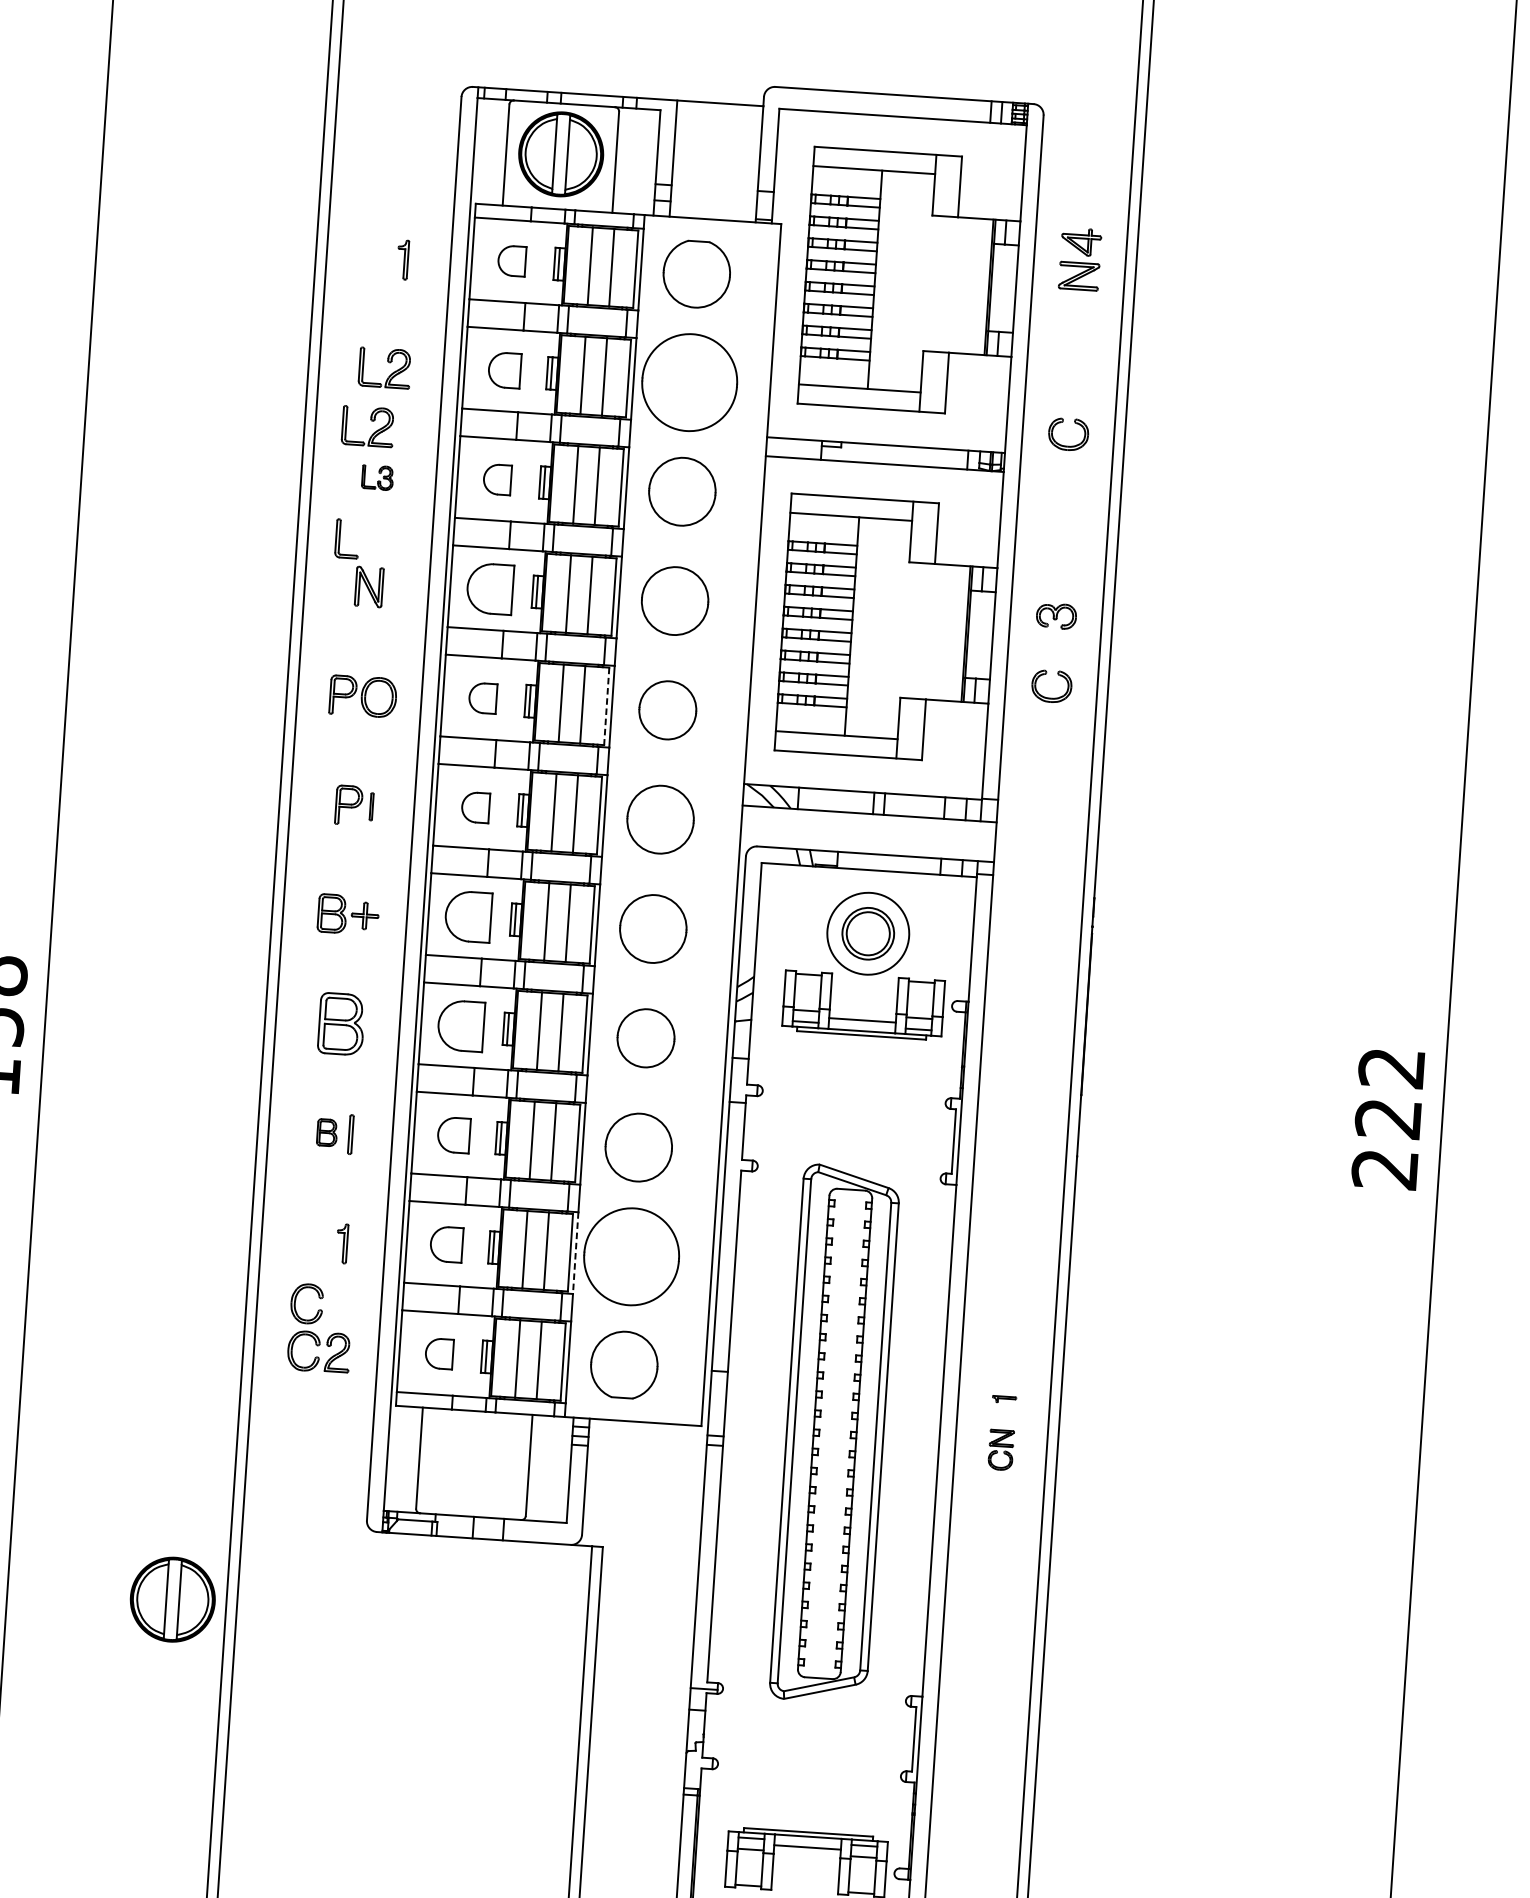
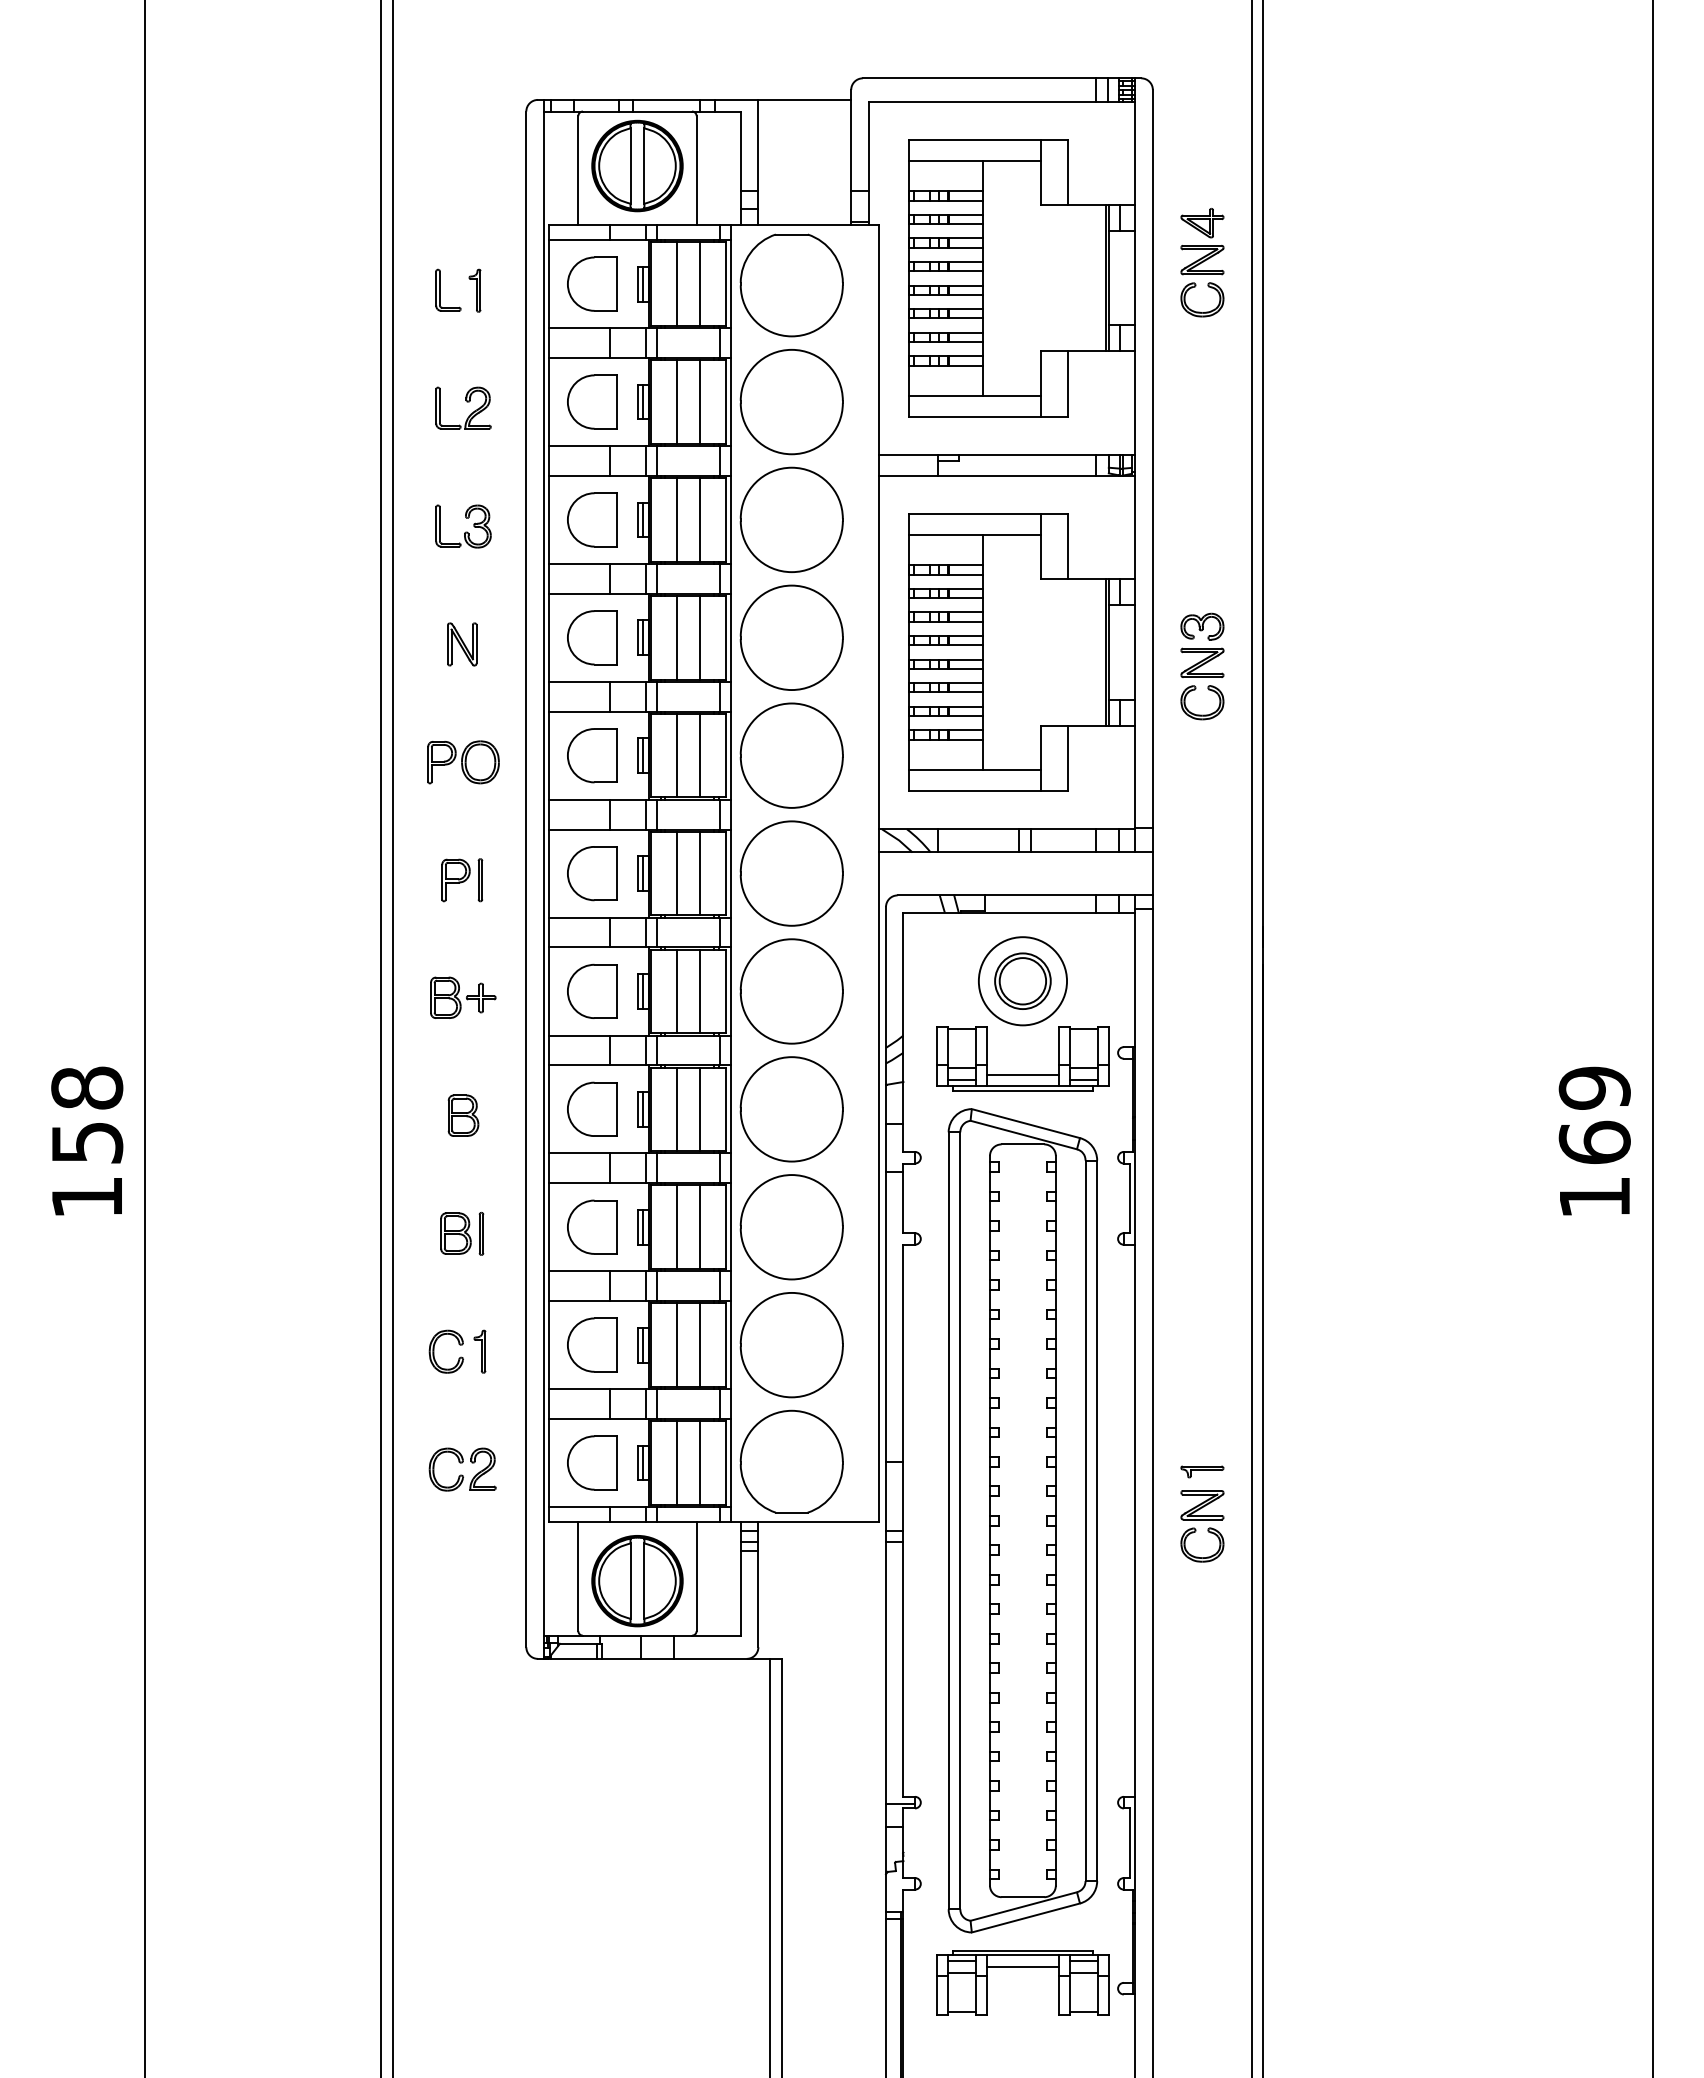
part: (512, 260) -> (592, 283), size x1.67
part: (696, 274) -> (791, 285), size x1.43
part: (504, 369) -> (592, 401), size x1.43
part: (372, 421) -> (453, 466), removed
part: (1066, 445) -> (1200, 311), moved
part: (377, 477) -> (463, 526), size x1.67
part: (497, 479) -> (592, 519), size x1.67
part: (682, 491) -> (791, 519), size x1.43
part: (340, 537) -> (440, 289), moved
part: (674, 600) -> (791, 637), size x1.43
part: (1054, 649) -> (1202, 662), added
part: (483, 697) -> (592, 755), size x1.67
line: (606, 706) -> (725, 755), dashed -> solid
part: (667, 710) -> (791, 755), size x1.67
part: (371, 806) -> (480, 880), size x1.43
part: (475, 807) -> (592, 873), size x1.67
part: (660, 819) -> (791, 873), size x1.43
part: (653, 929) -> (791, 991), size x1.43
part: (341, 1023) -> (463, 1115), size x0.62
part: (645, 1038) -> (791, 1109), size x1.67
text: (1388, 1118) -> (1594, 1142), 222 -> 169
part: (326, 1132) -> (455, 1233), size x1.43
part: (454, 1134) -> (592, 1226), size x1.43
part: (638, 1147) -> (791, 1227), size x1.43
part: (446, 1243) -> (592, 1344), size x1.43
line: (575, 1253) -> (731, 1345), dashed -> solid
part: (295, 1302) -> (434, 1351), moved
part: (439, 1353) -> (592, 1462), size x1.67
part: (624, 1364) -> (791, 1461), size x1.43
part: (1004, 1399) -> (1202, 1471), size x1.67
part: (834, 1433) -> (1022, 1520), size x1.43
part: (1001, 1450) -> (1202, 1526), size x1.67
part: (172, 1600) -> (637, 1581), moved

